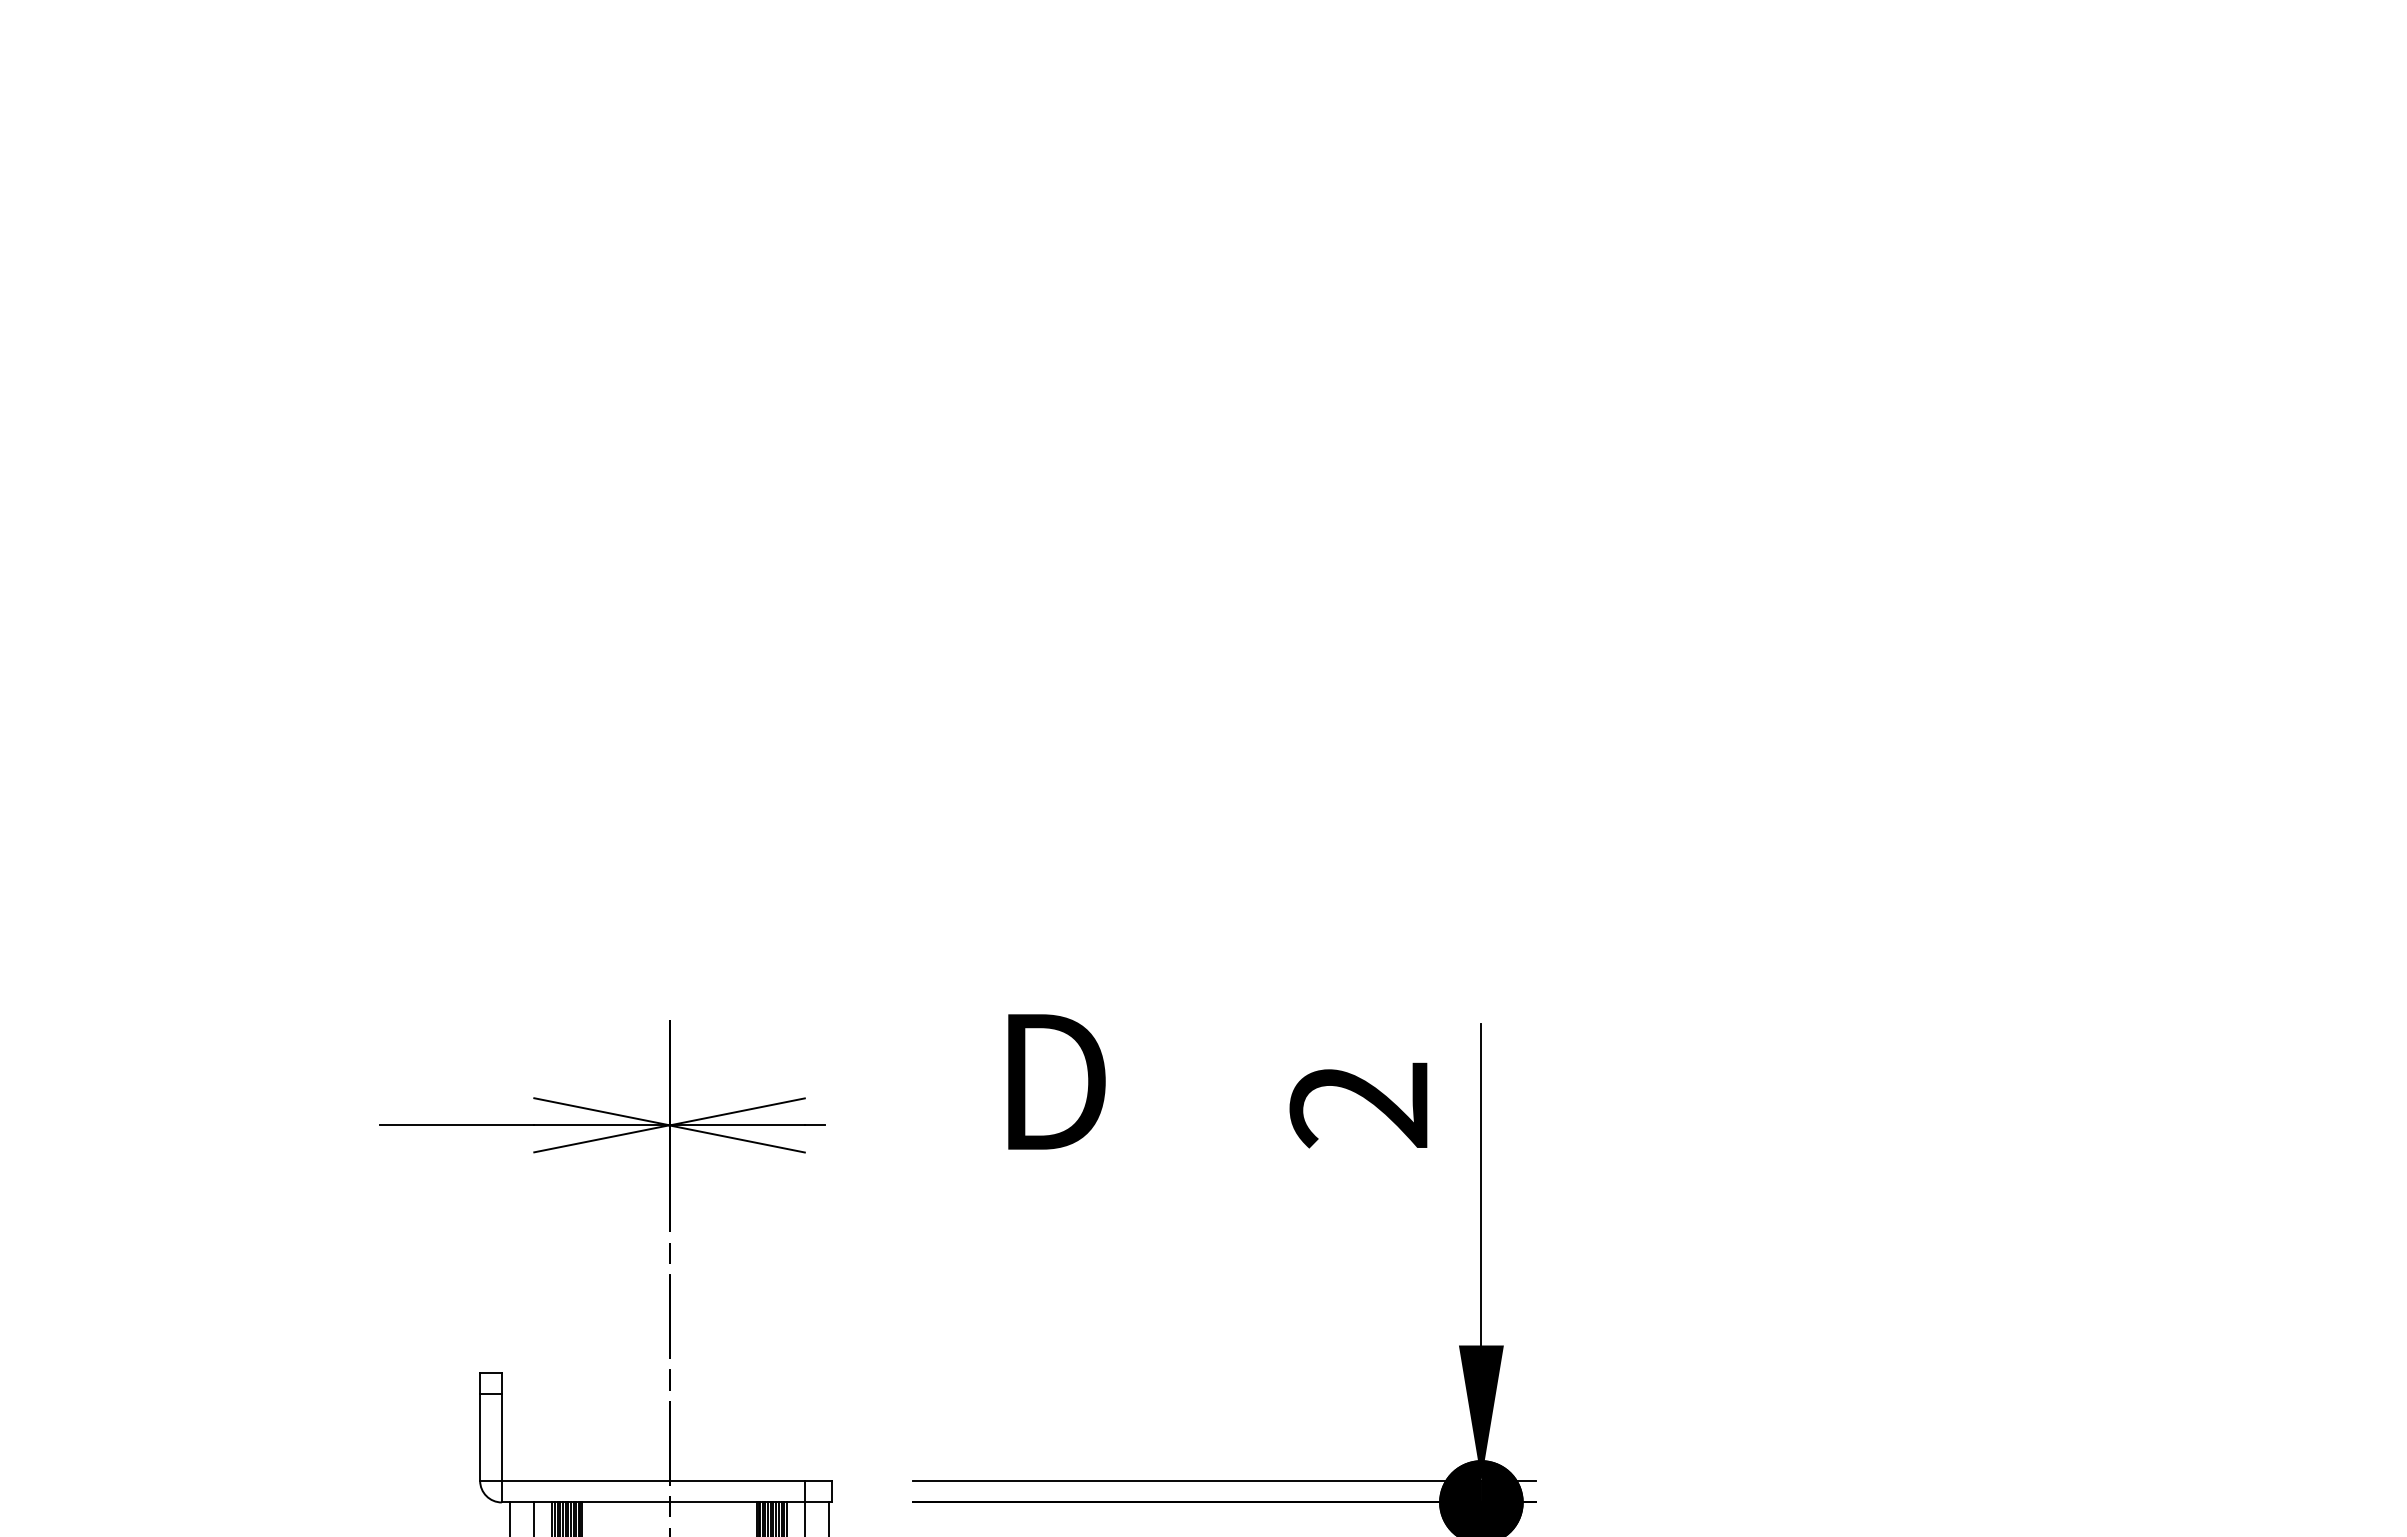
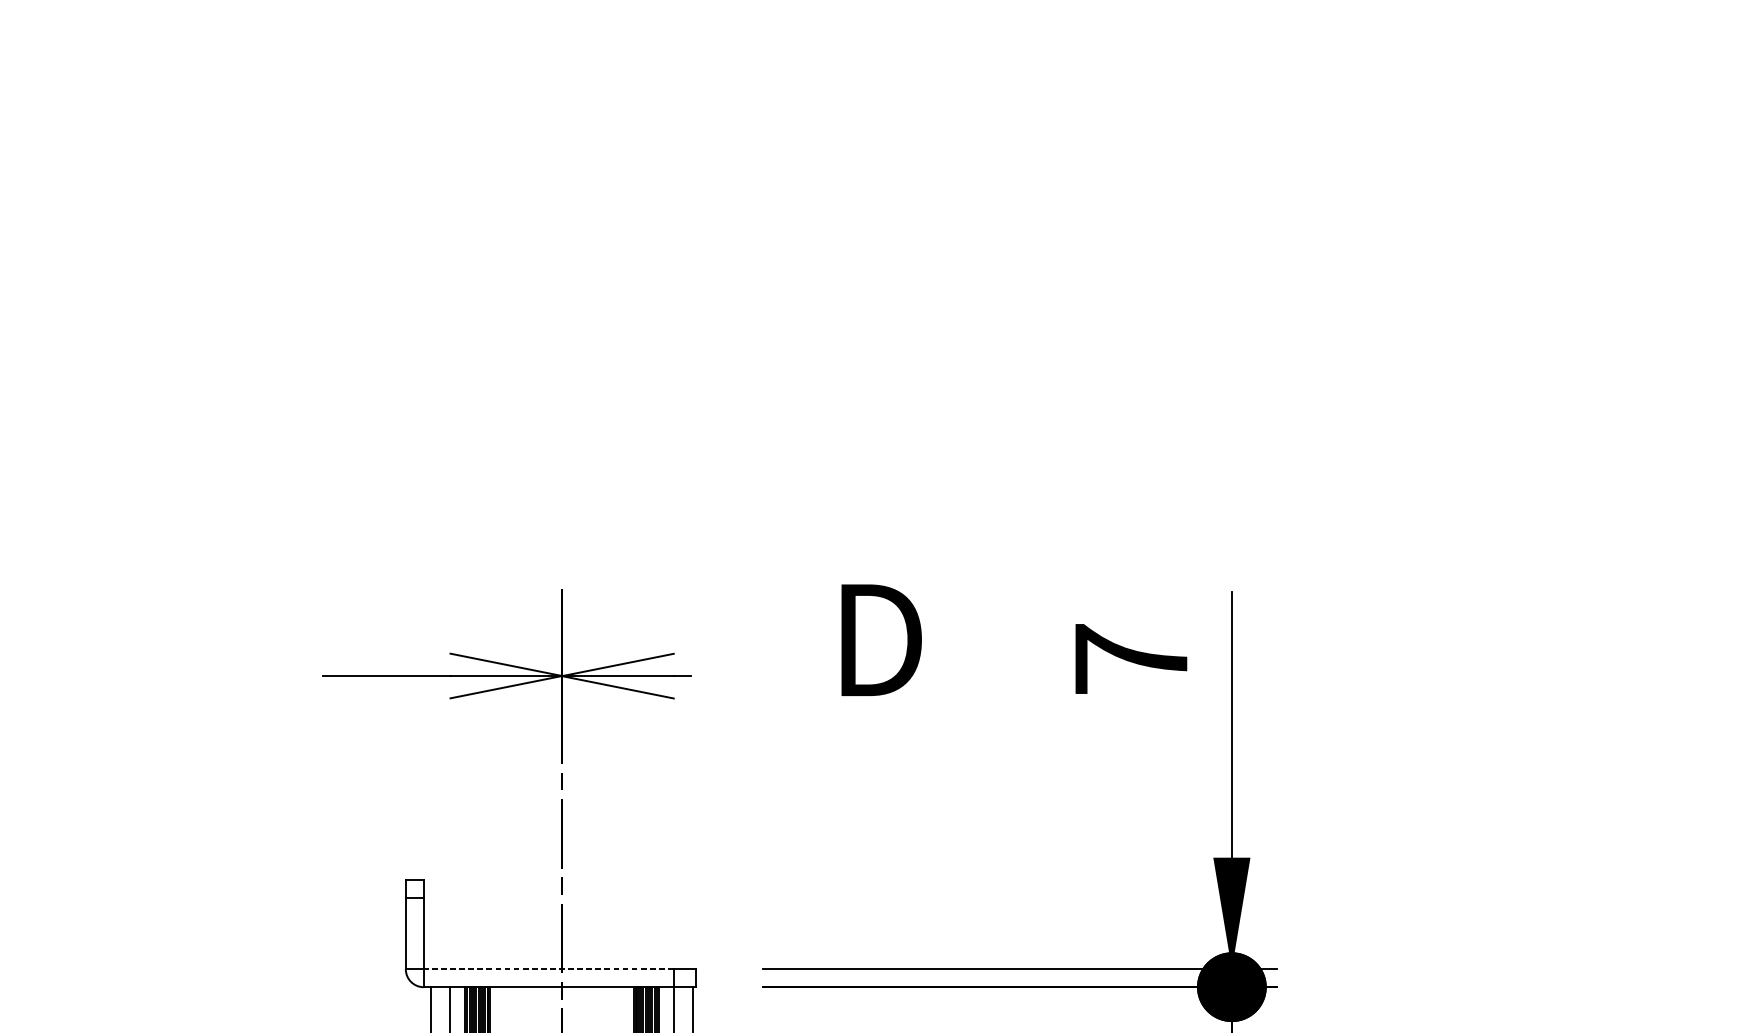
text: (1358, 1105) -> (1130, 659), 2 -> 7
line: (653, 1480) -> (548, 969), solid -> dashed

